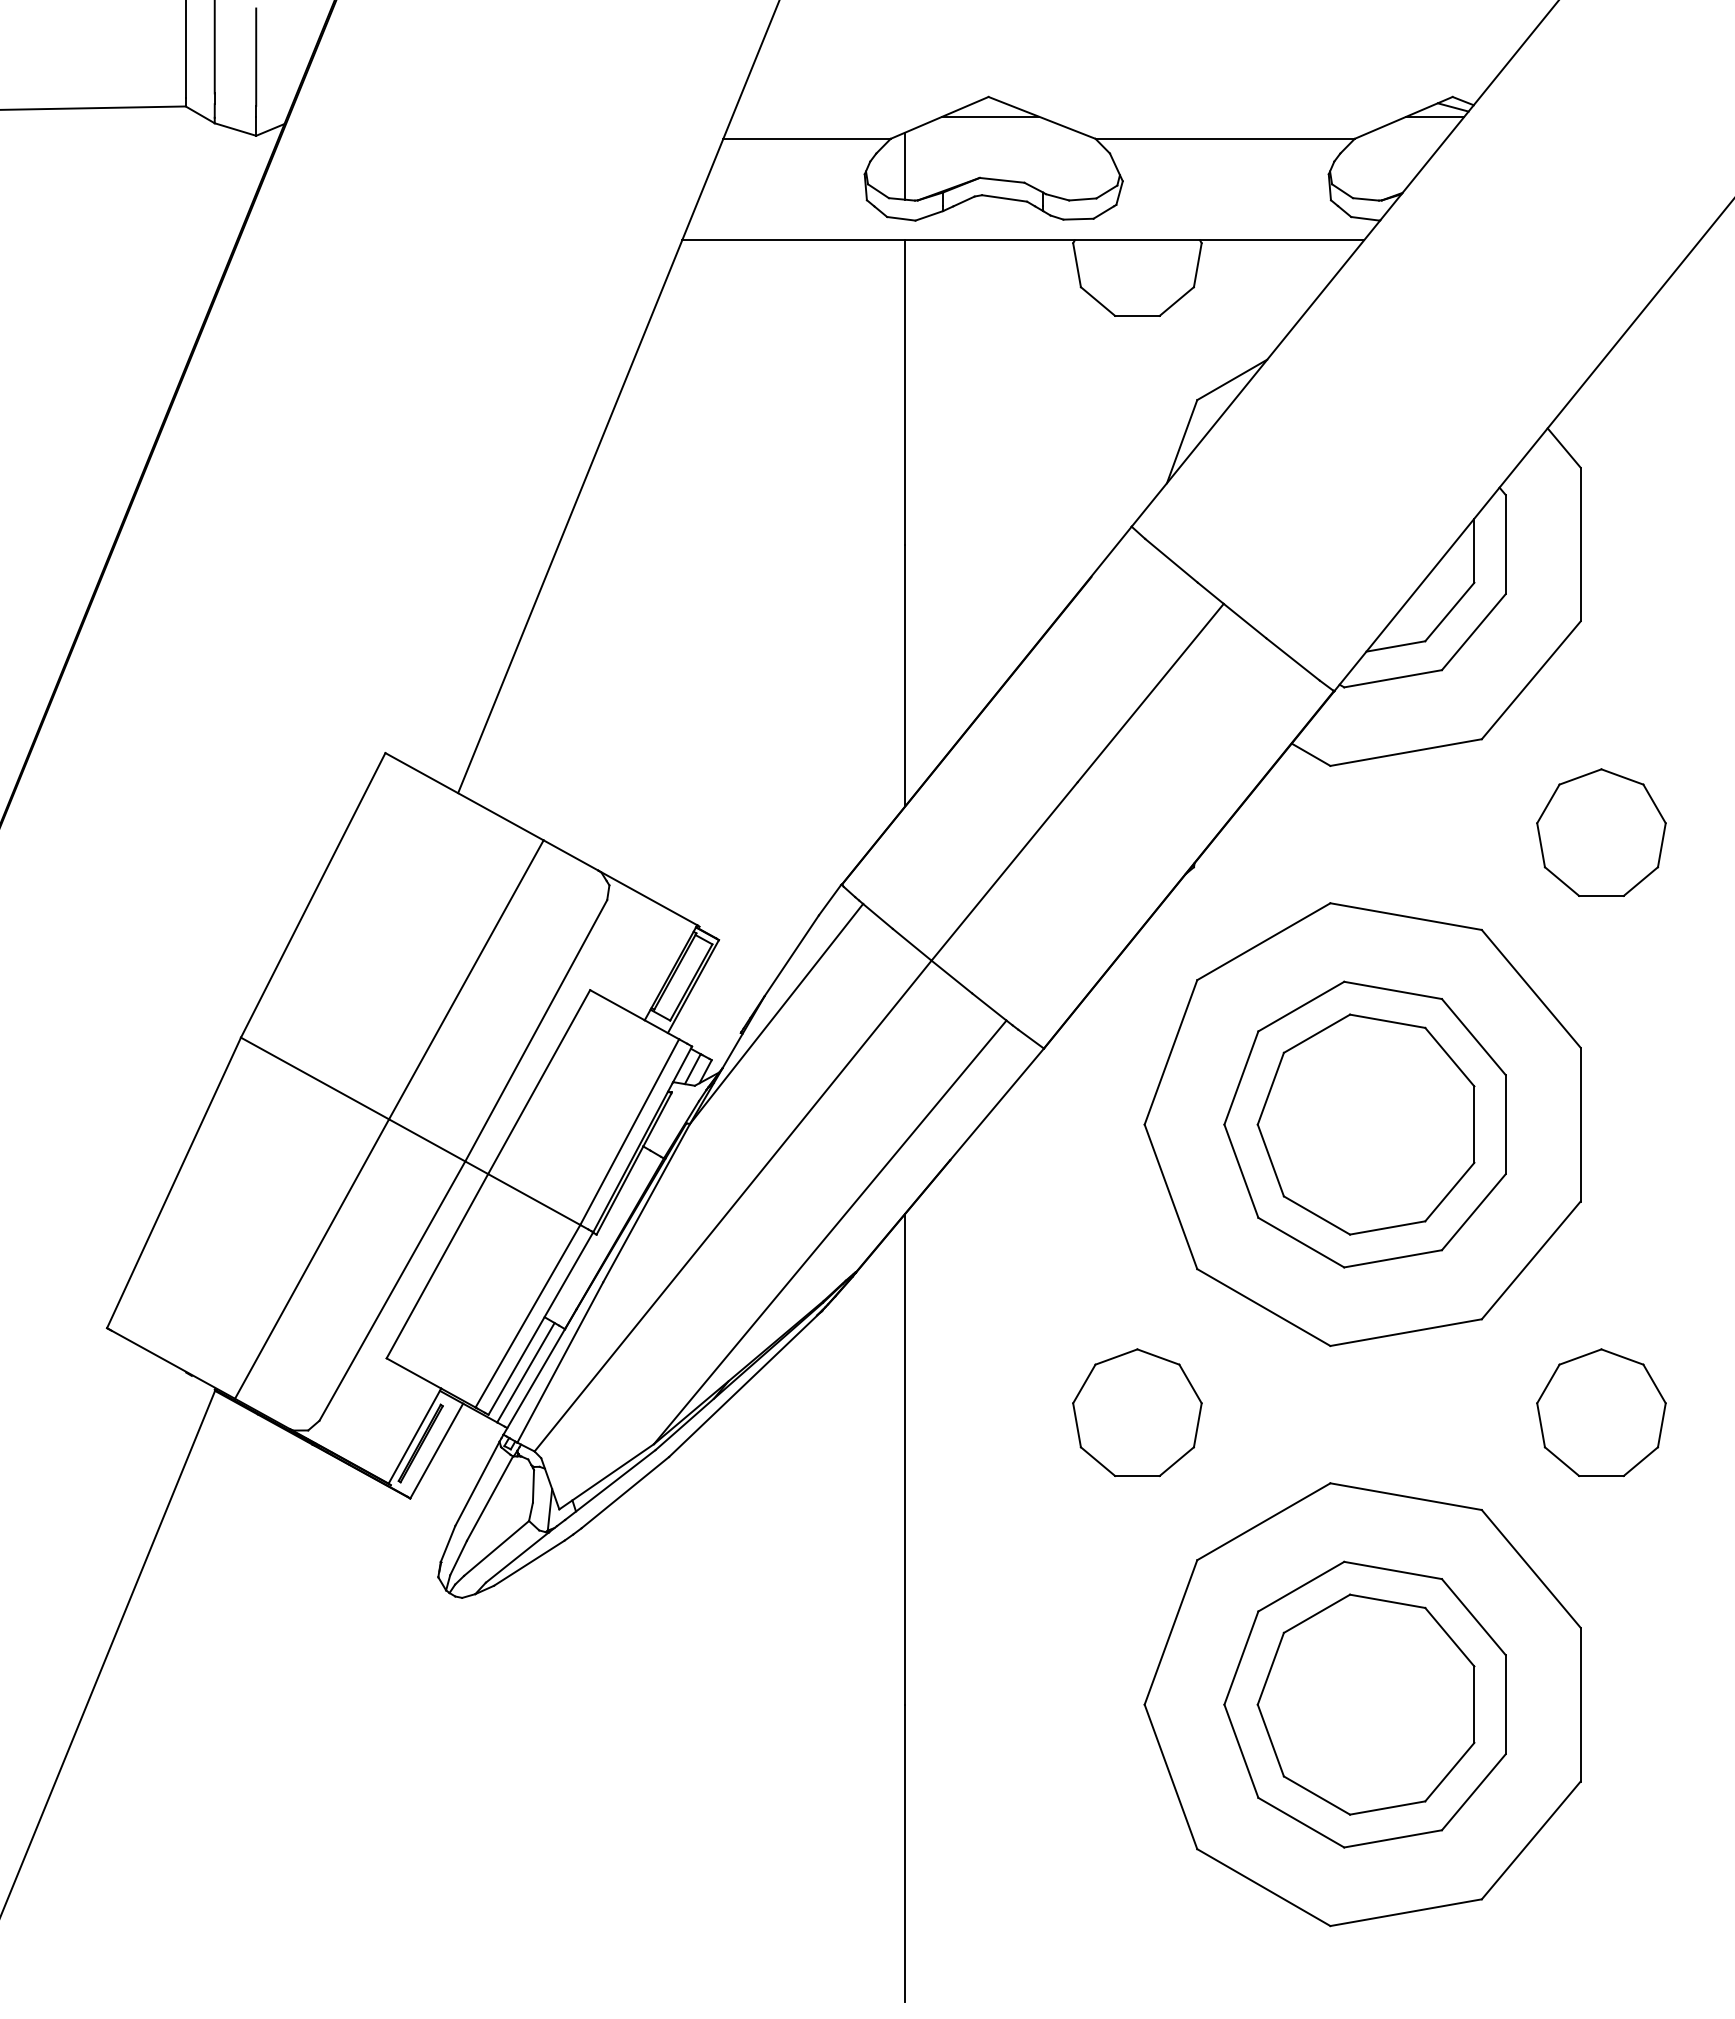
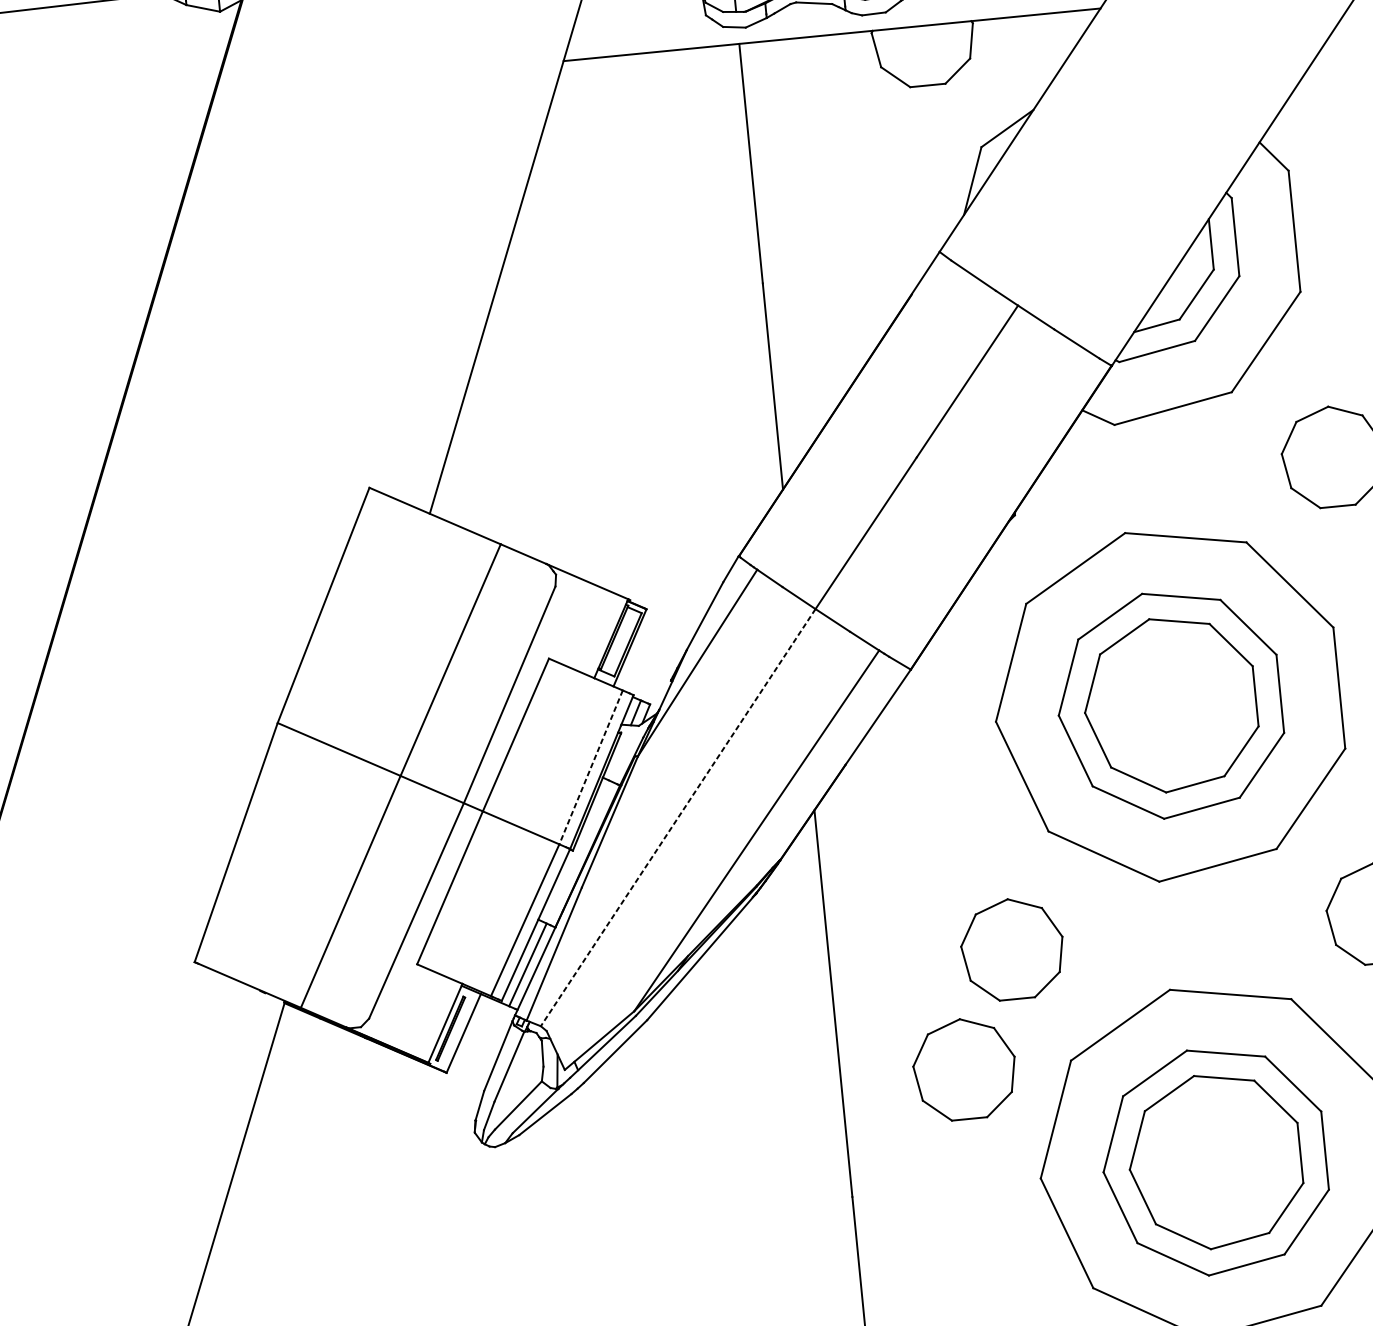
line: (629, 1132) -> (590, 767), solid -> dashed
line: (733, 1206) -> (678, 817), solid -> dashed
part: (1062, 1557) -> (964, 1068), added

